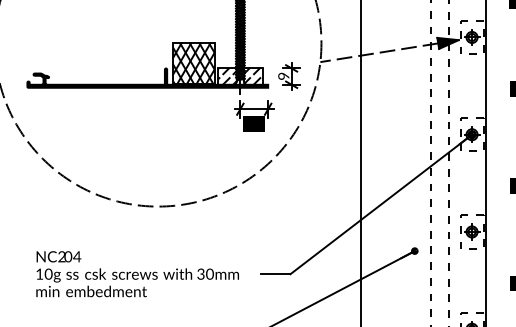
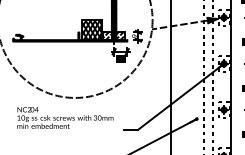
text: (137, 273) -> (65, 117), moved

